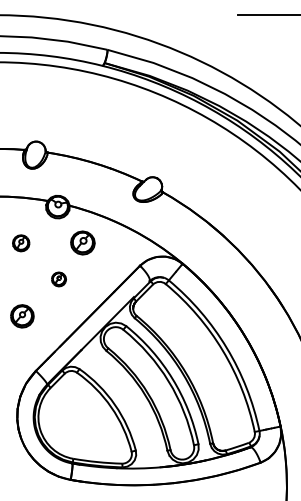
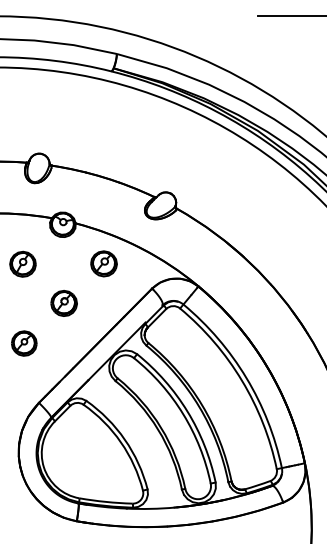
part: (20, 242) -> (22, 263), size x1.43
part: (82, 242) -> (103, 263), moved
part: (58, 279) -> (63, 303), size x1.67

